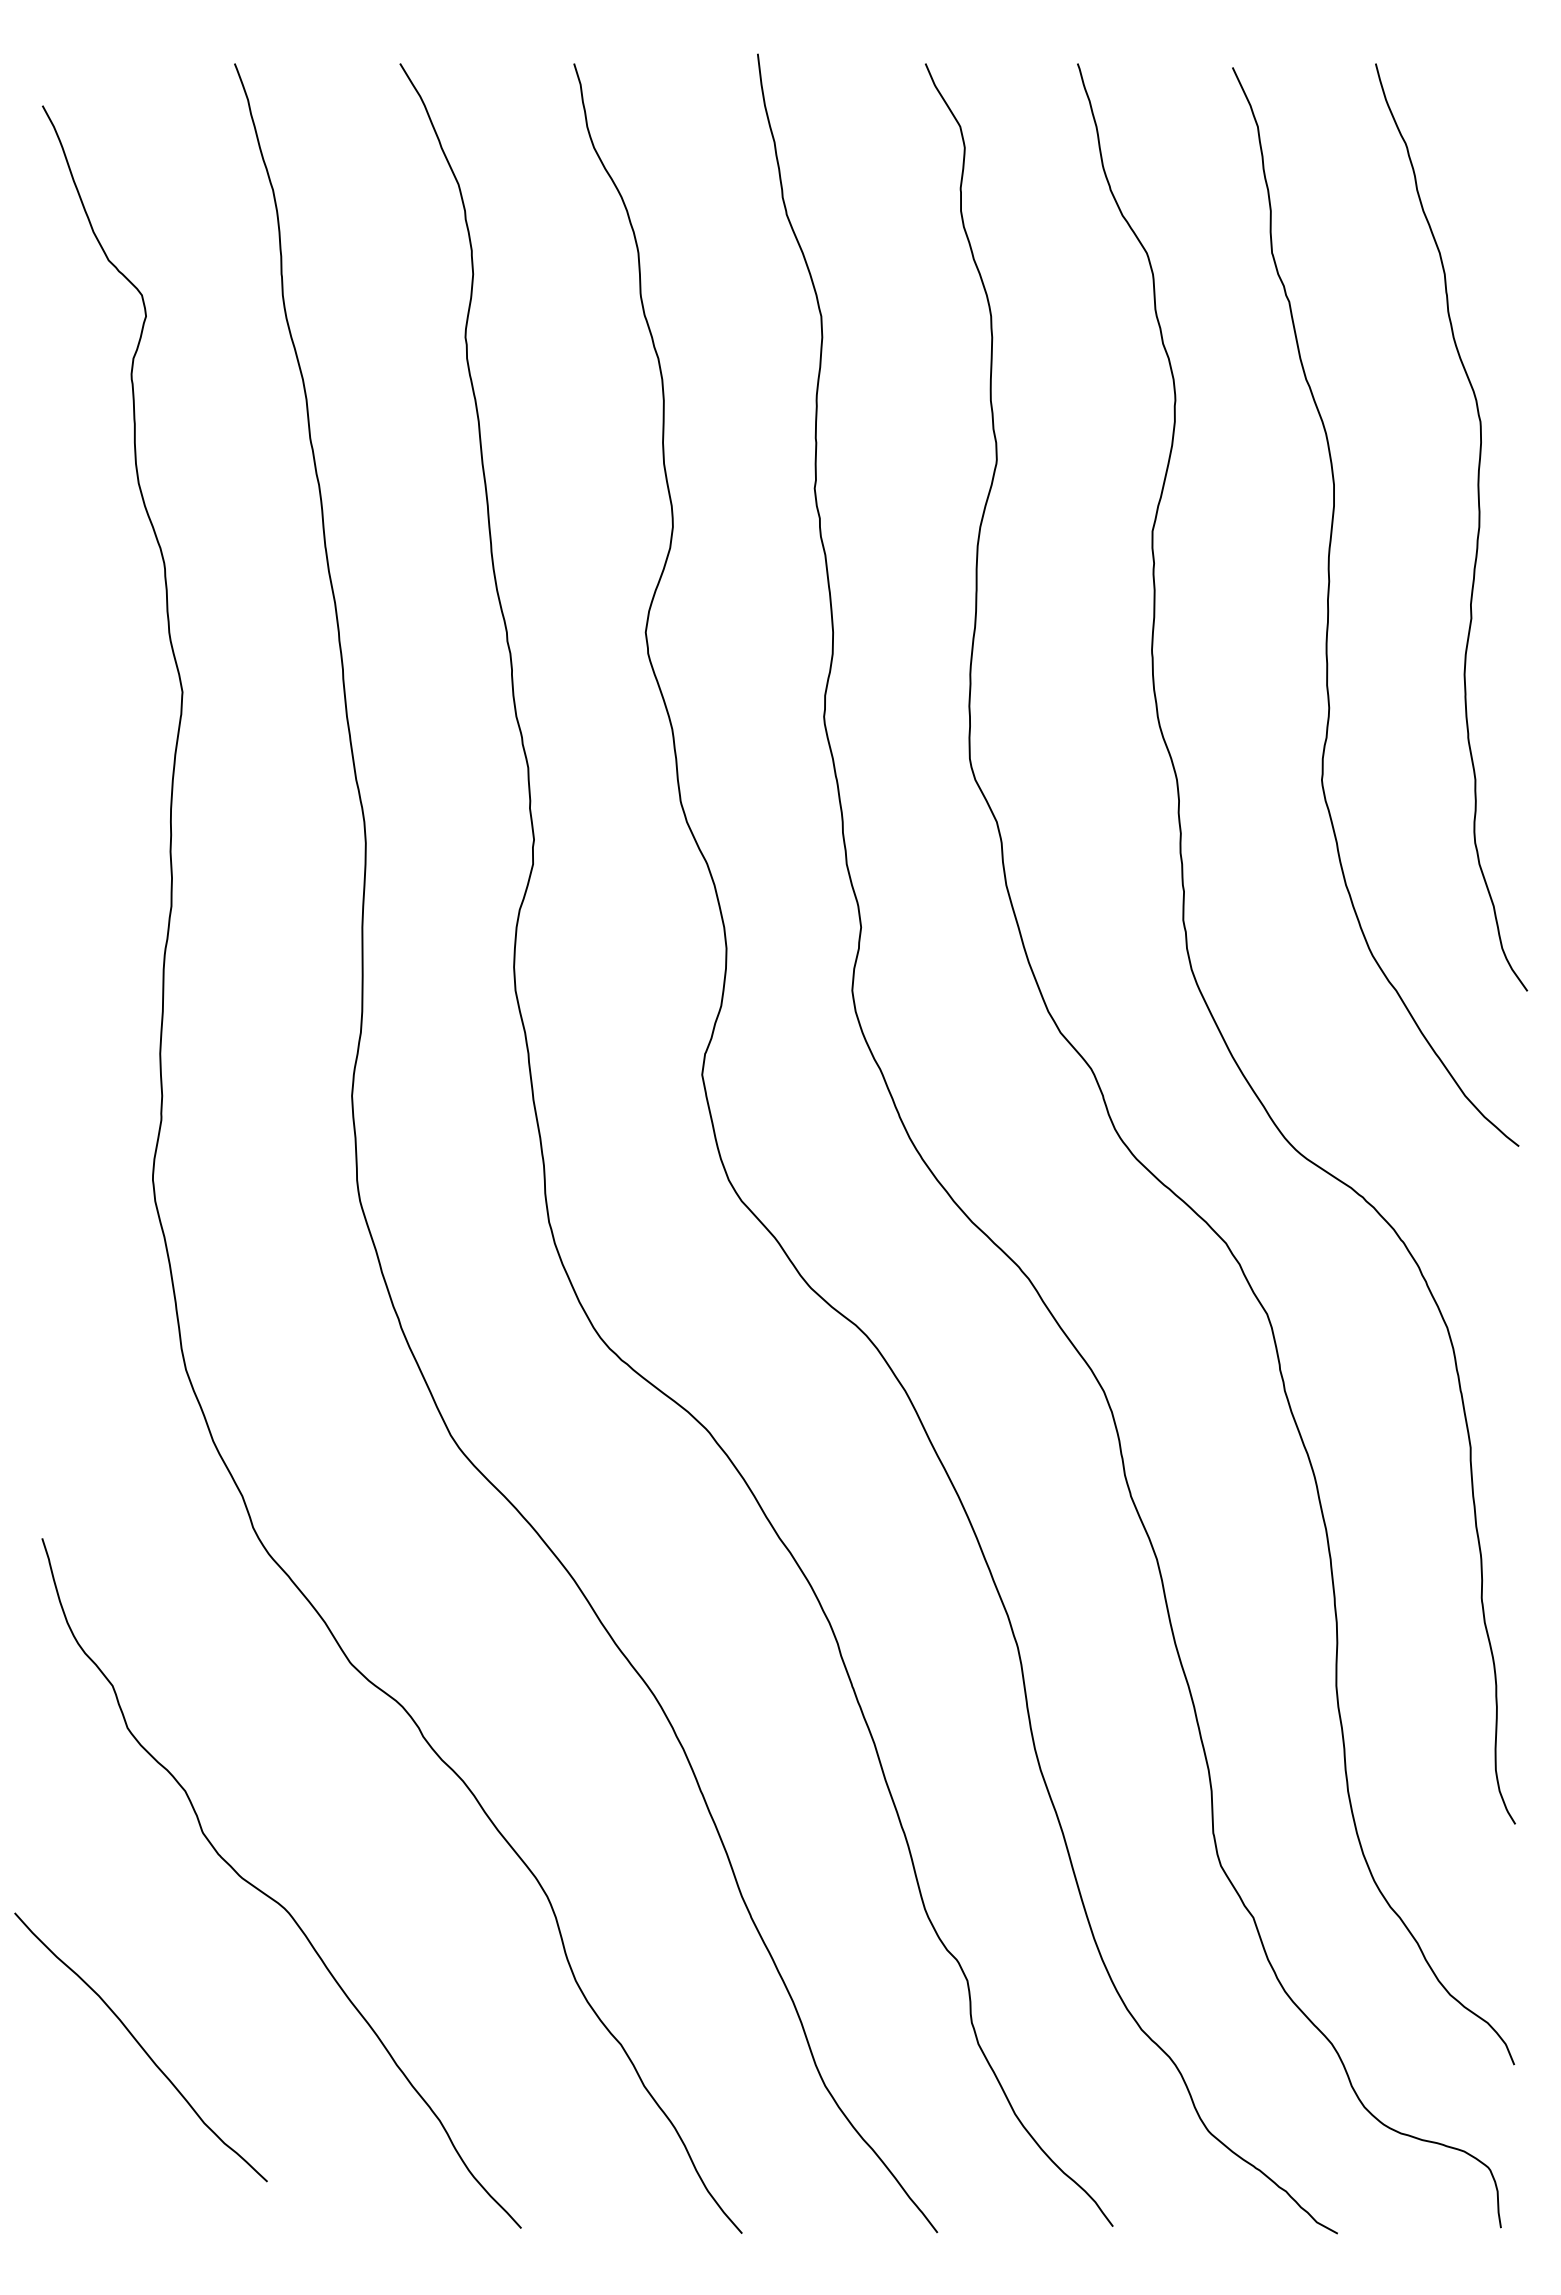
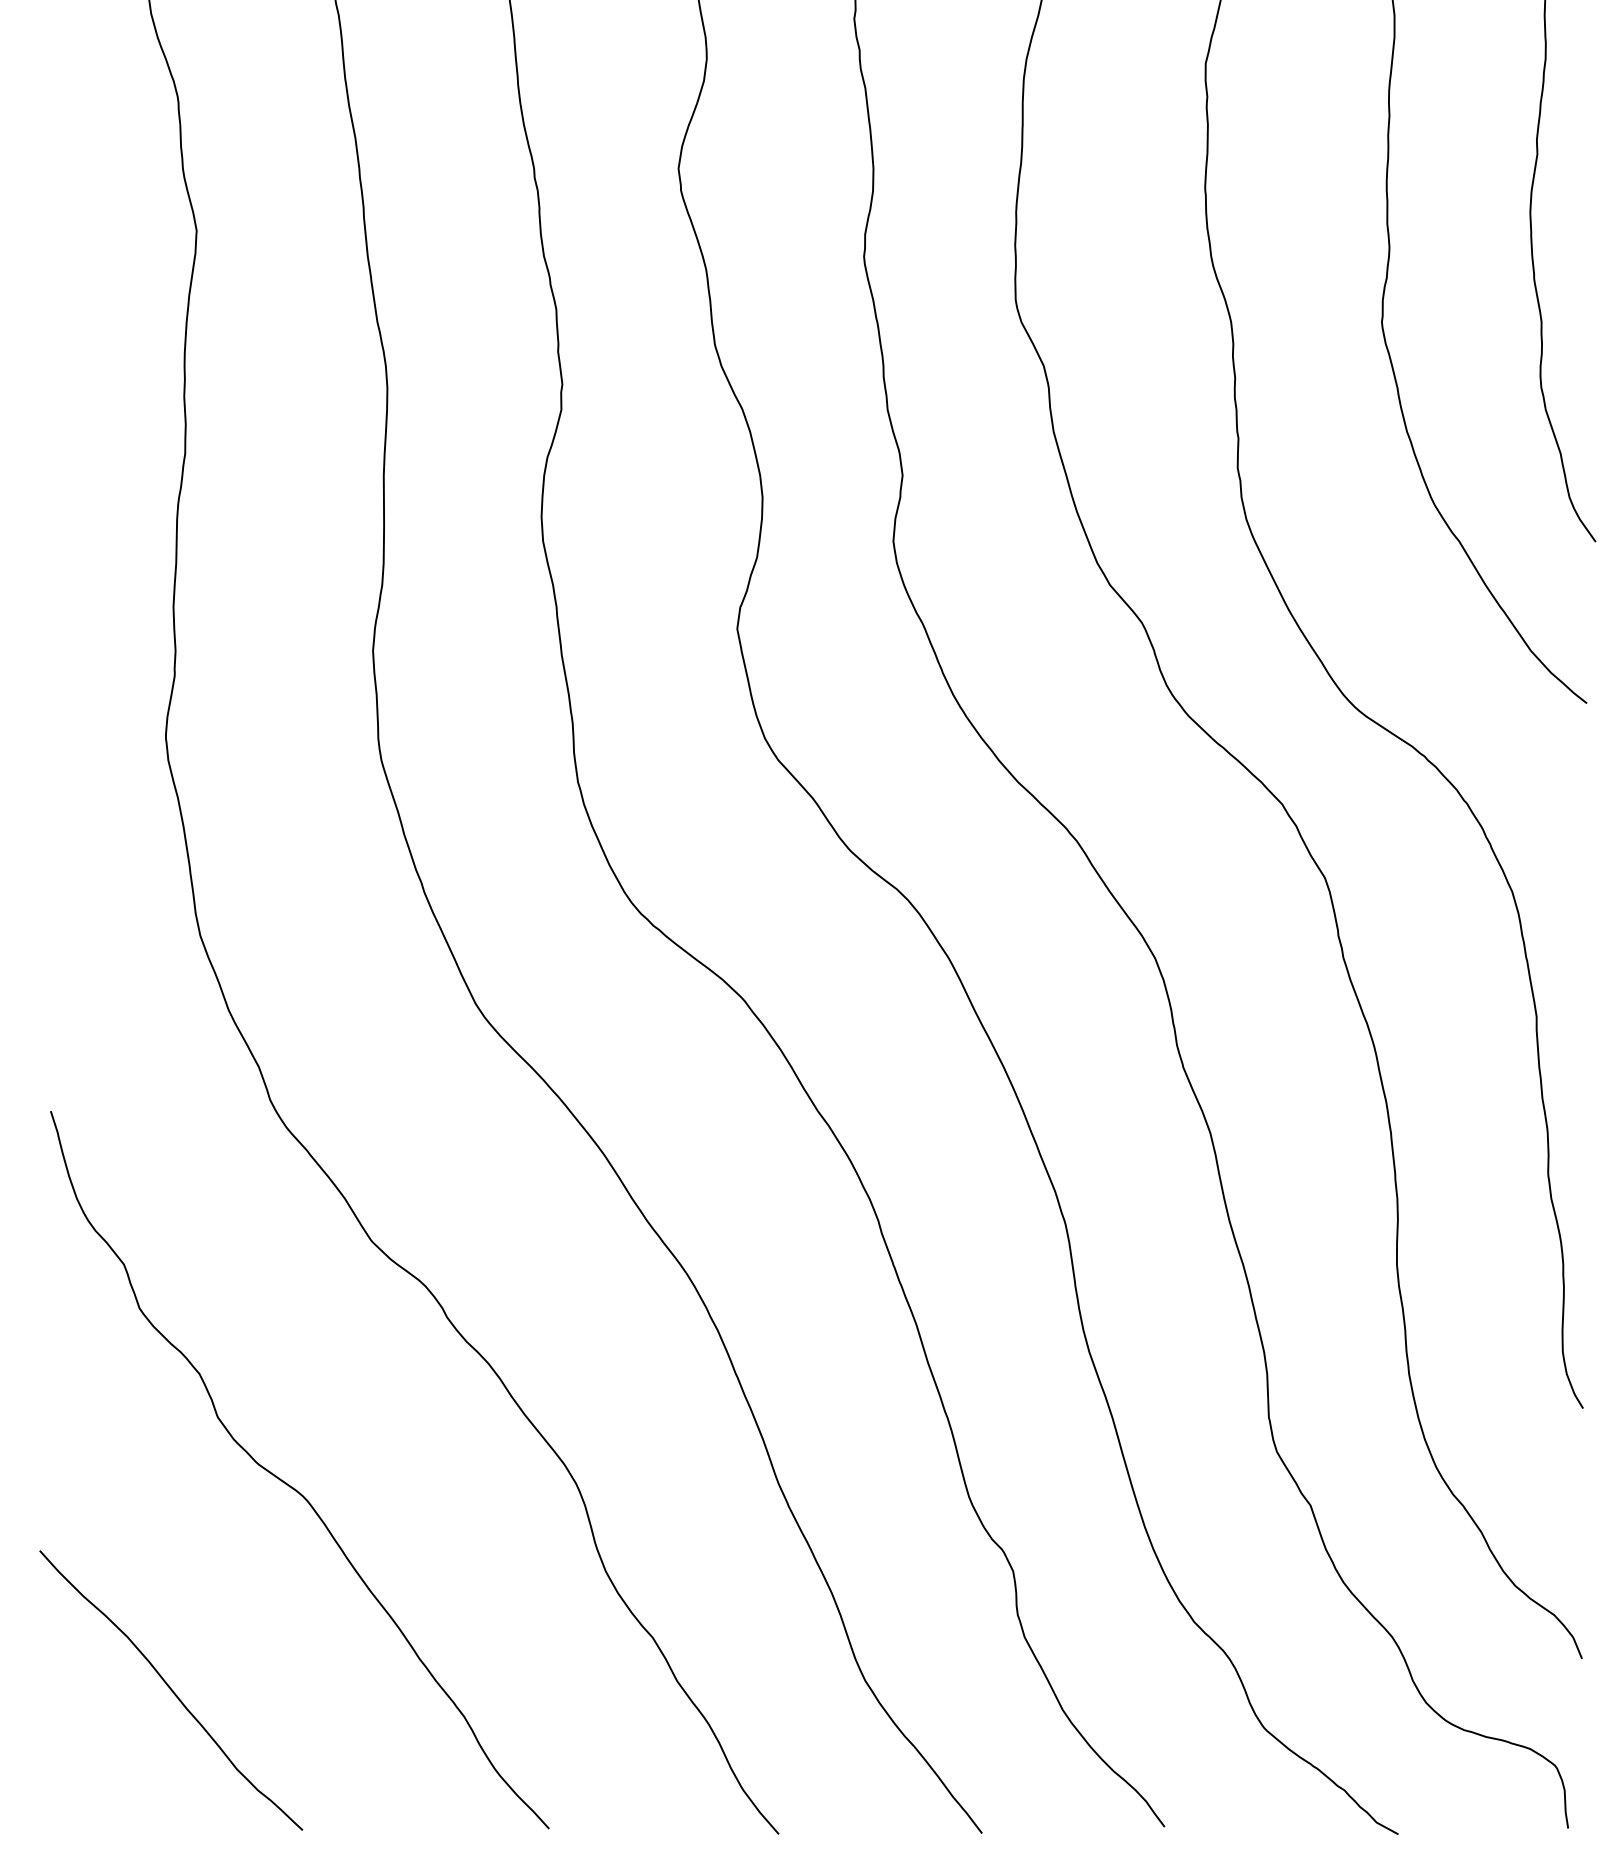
curve: (140, 2047) -> (170, 1690), moved

